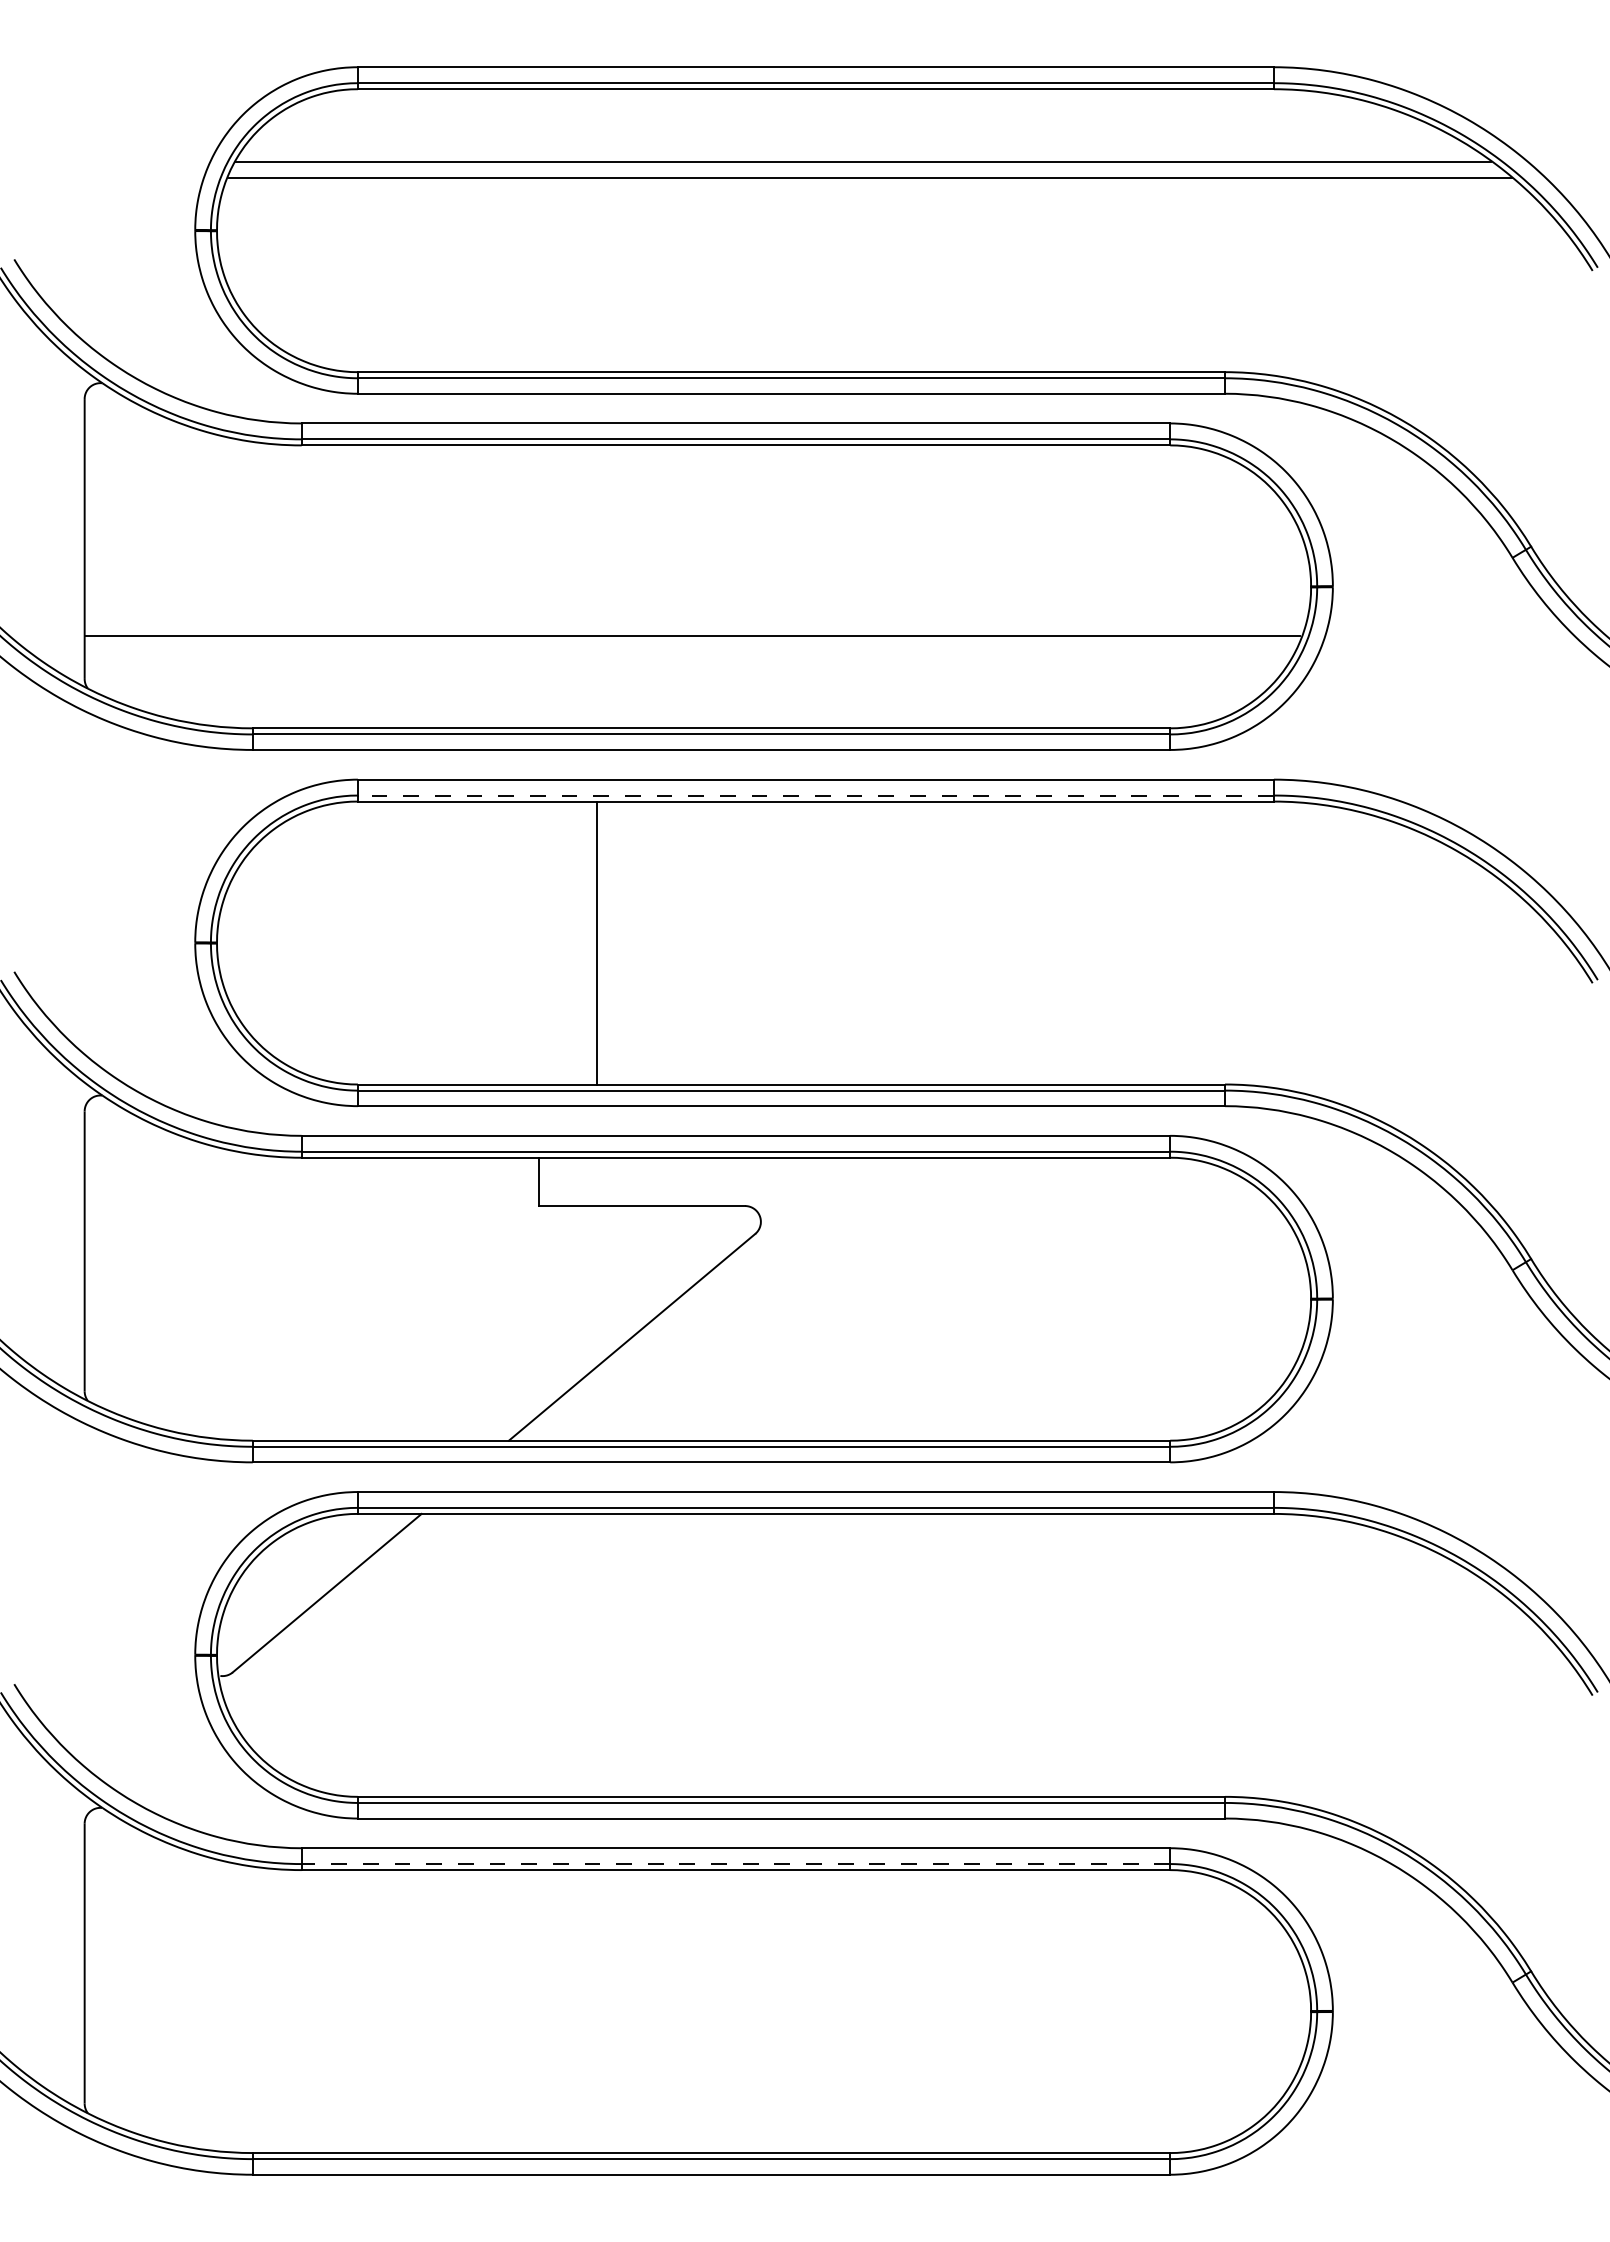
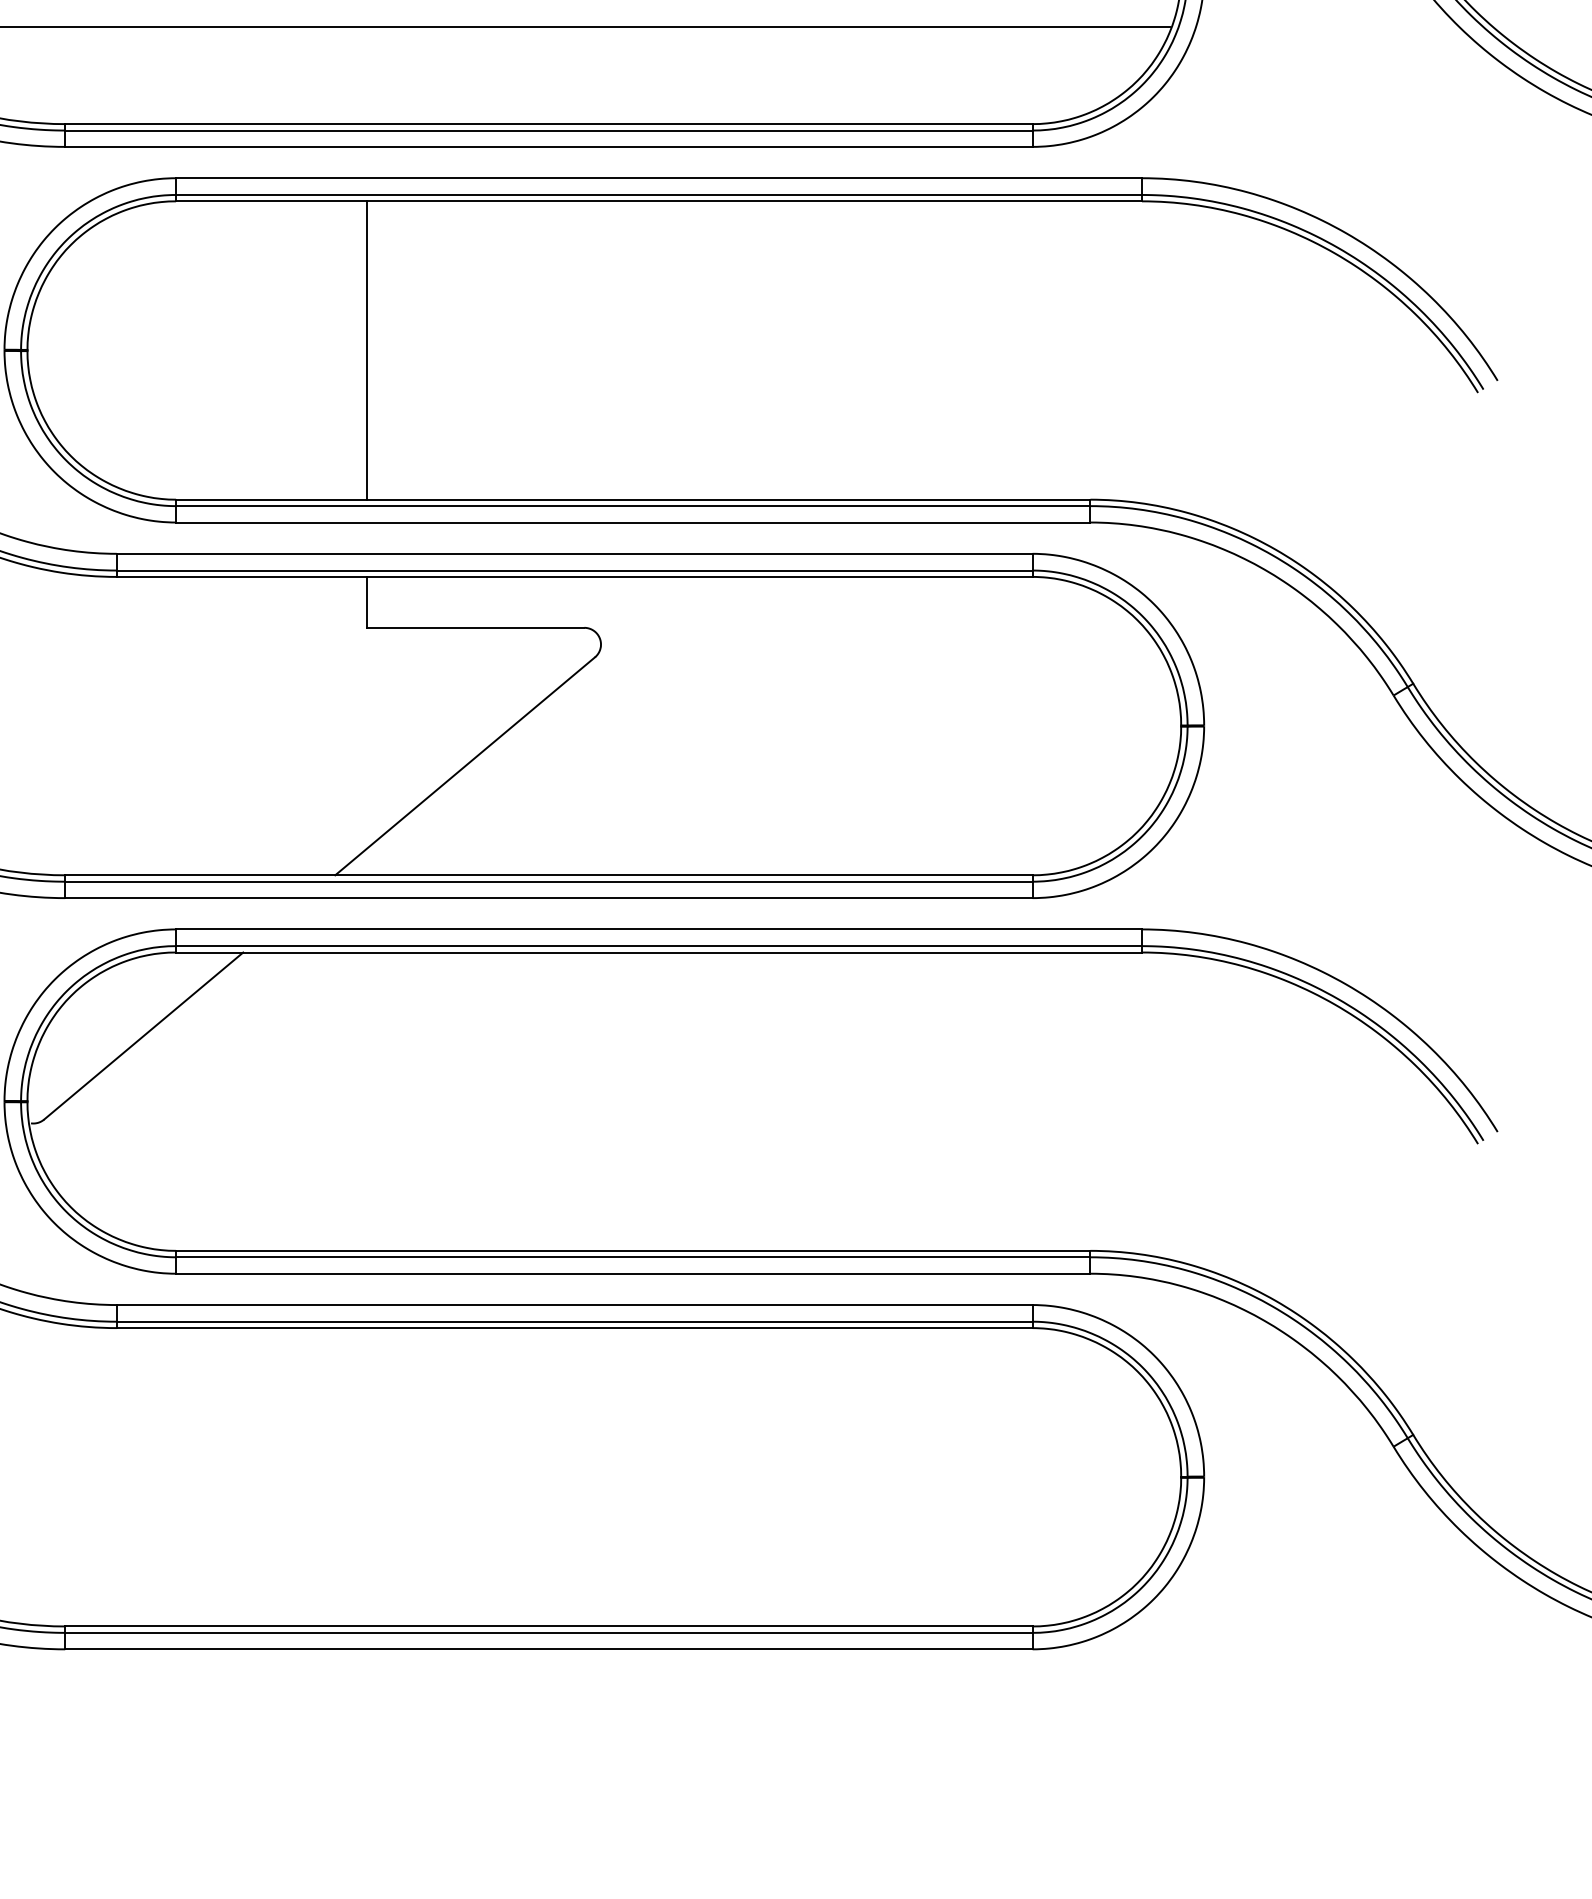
line: (815, 795) -> (658, 194), dashed -> solid
line: (597, 942) -> (367, 349), moved
line: (735, 1864) -> (574, 1322), dashed -> solid

